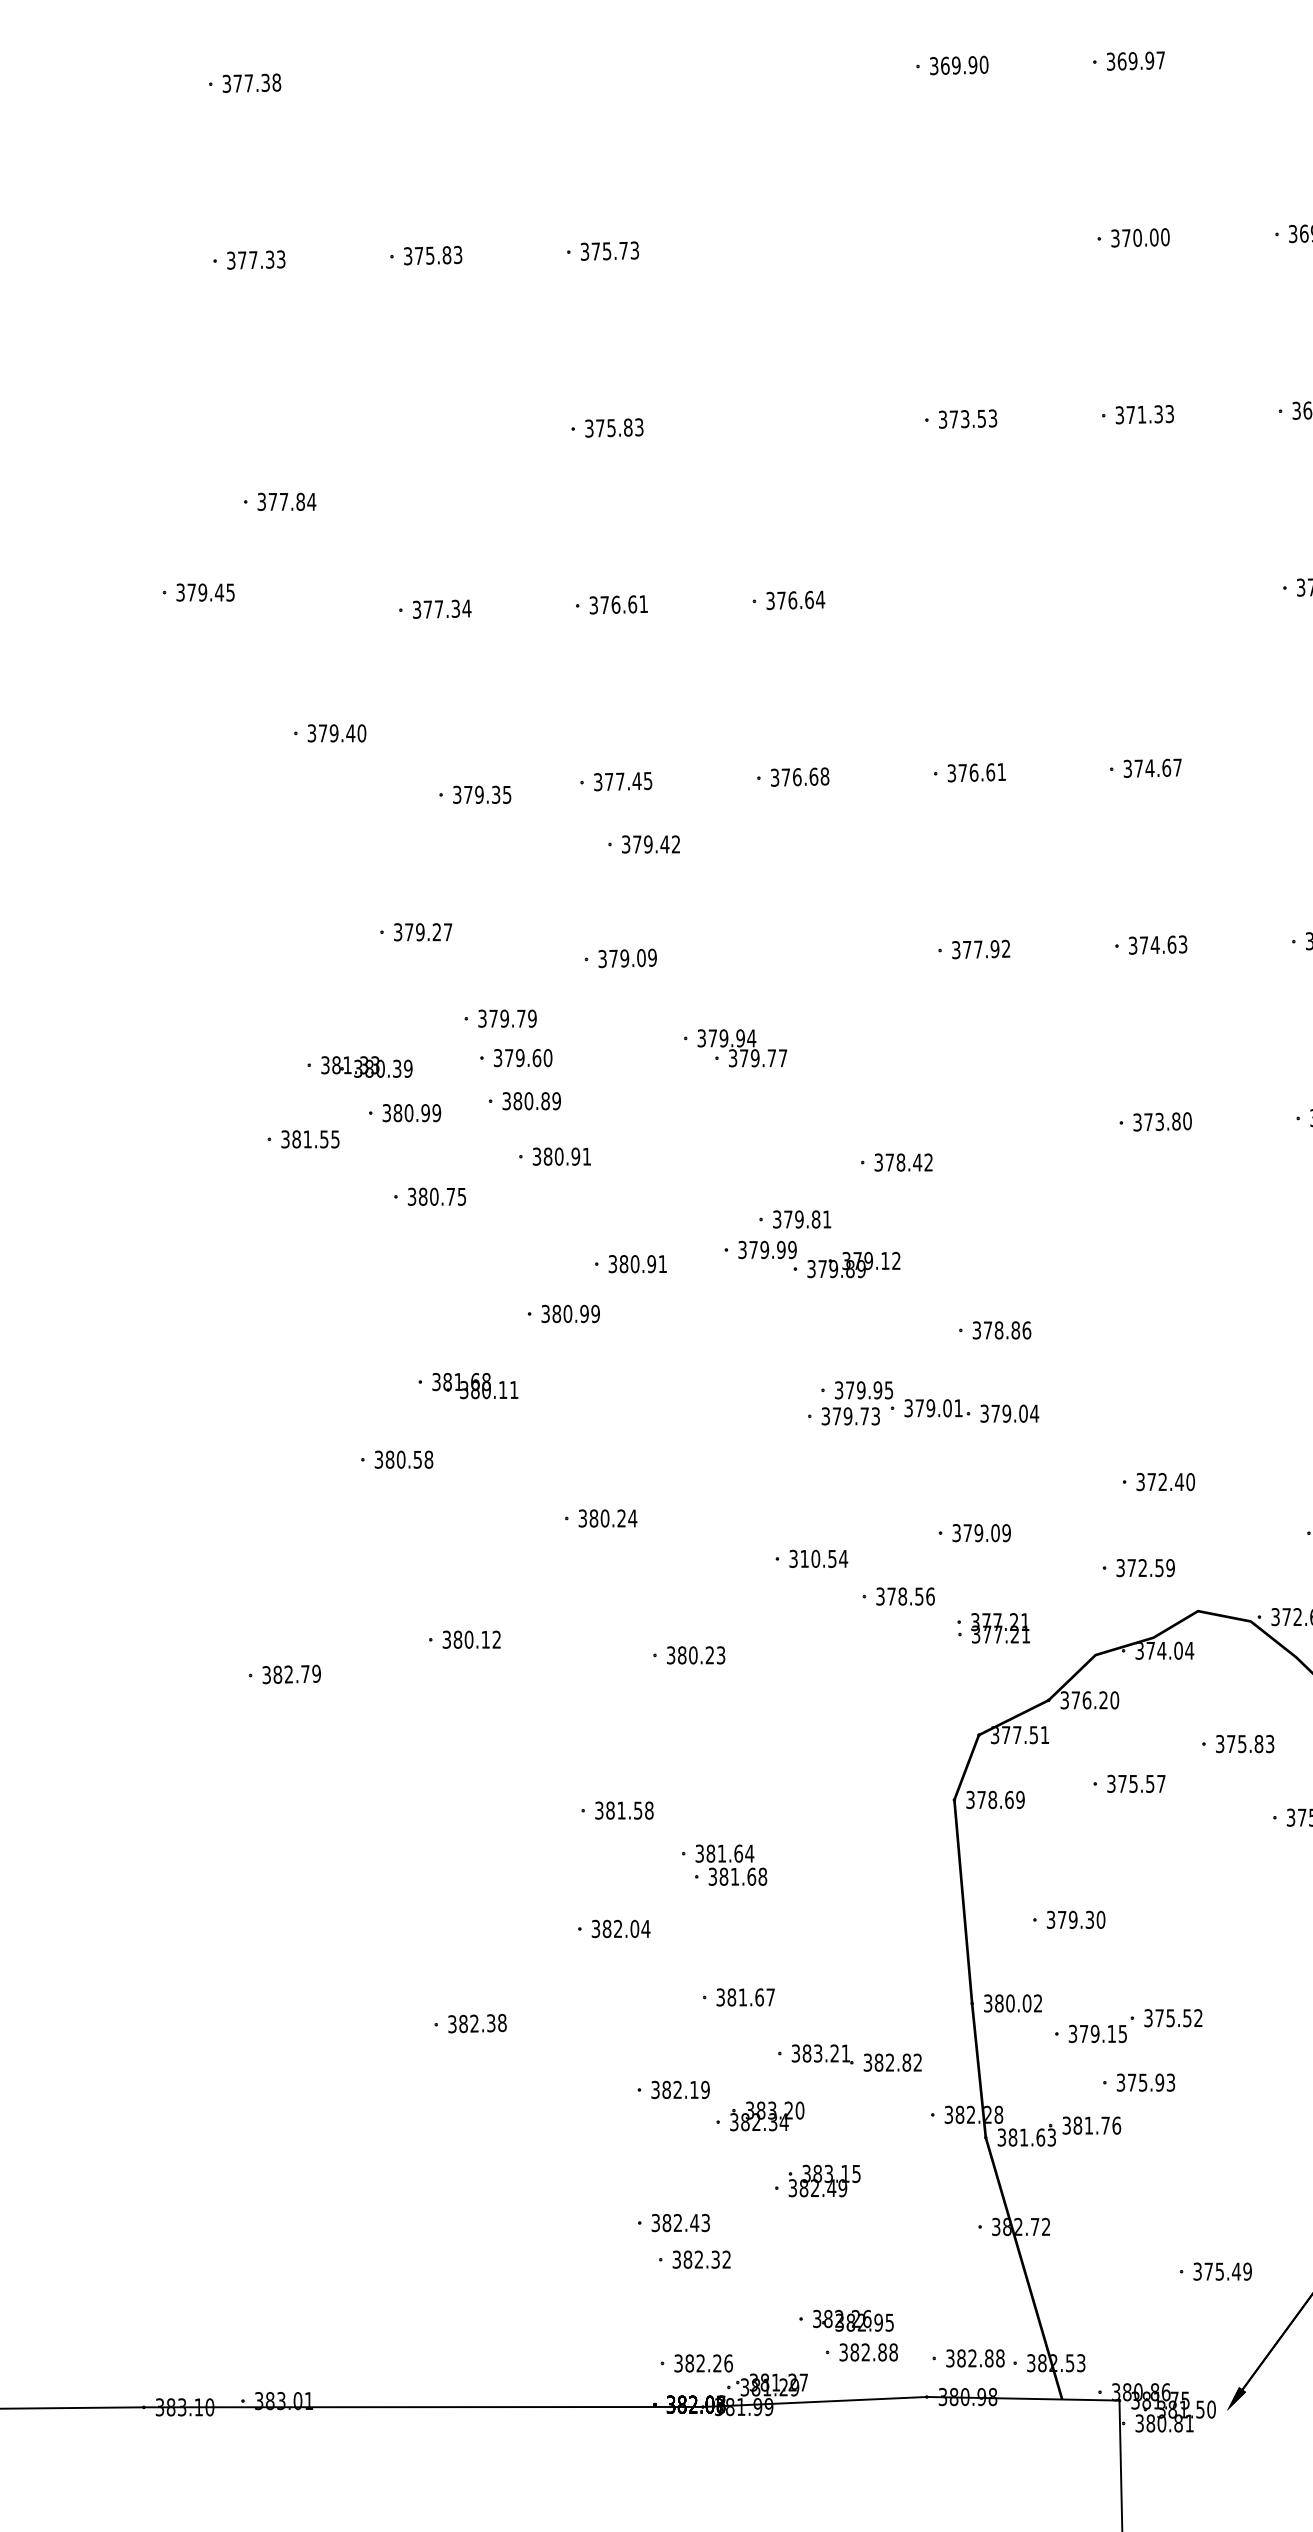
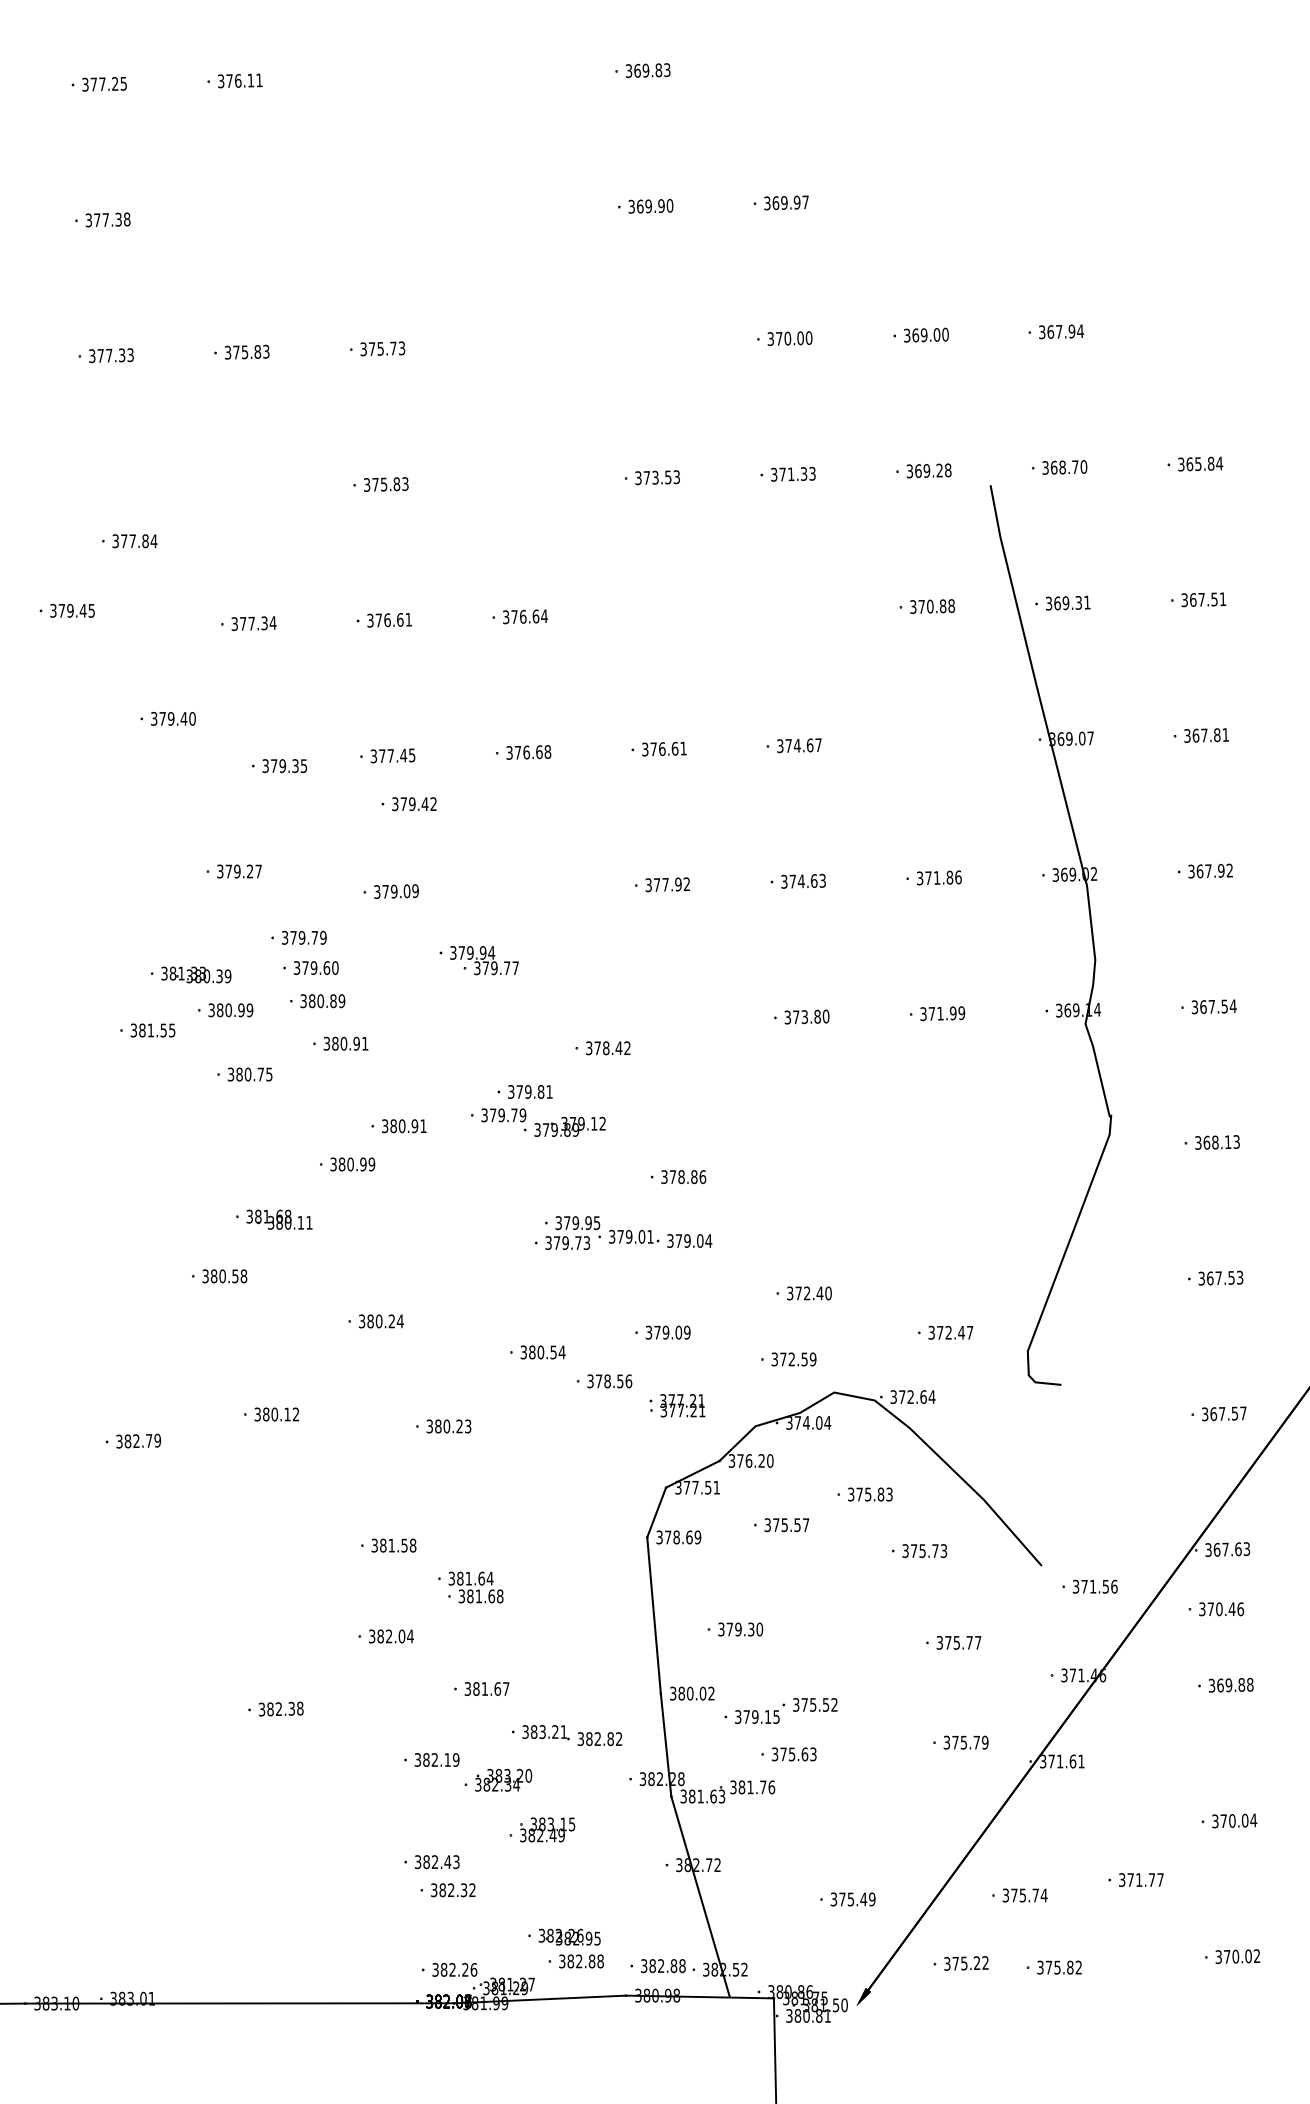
text: (781, 1250) -> (514, 1115), 379.99 -> 379.79
text: (804, 1558) -> (532, 1352), 310.54 -> 380.54
text: (1159, 2082) -> (804, 1754), 375.93 -> 375.63
text: (1081, 2362) -> (744, 1969), 382.53 -> 382.52

